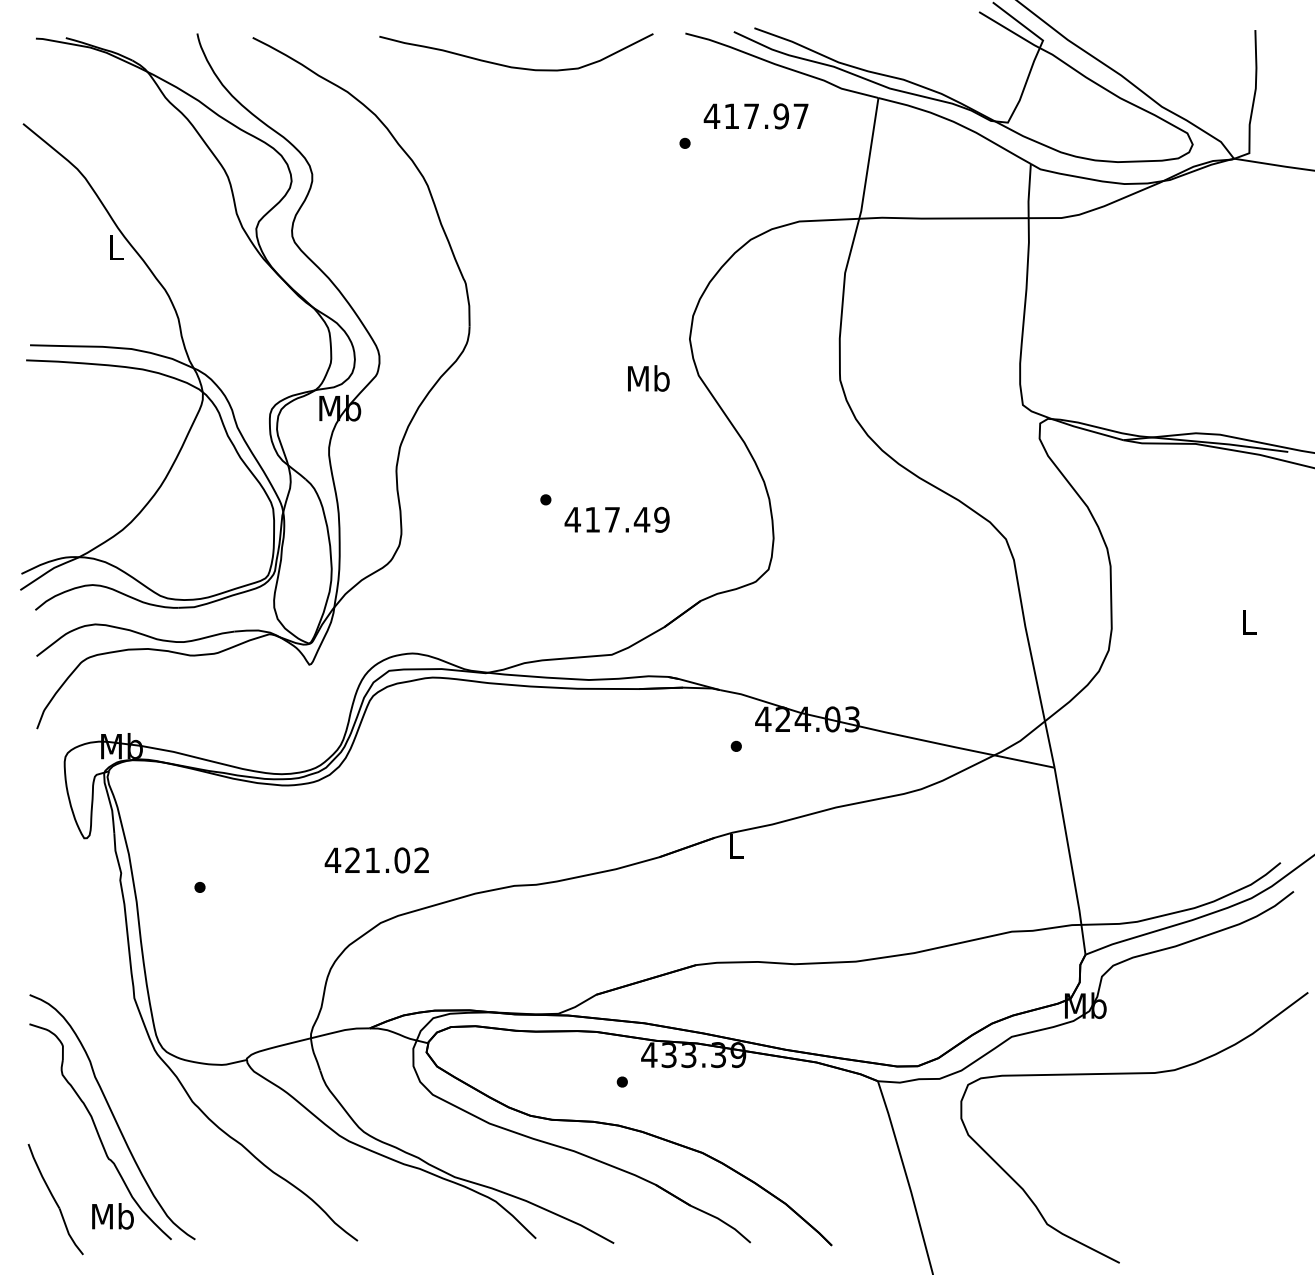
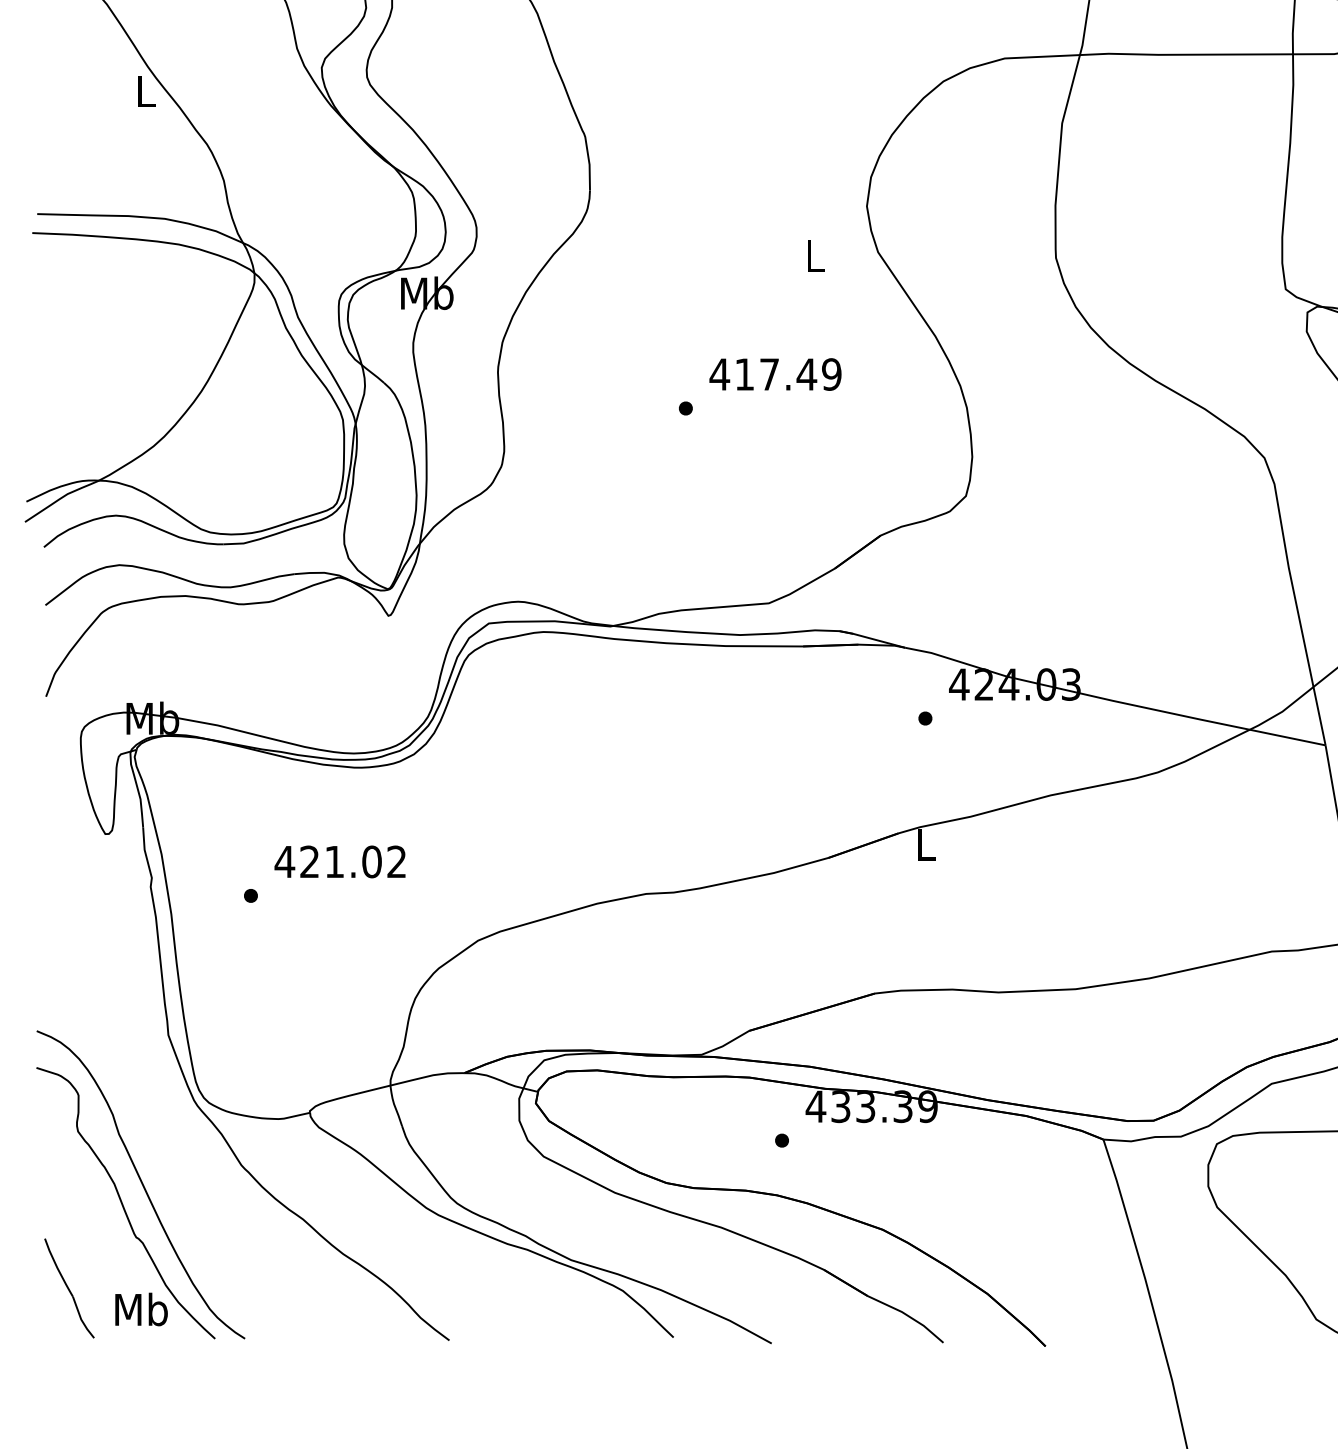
text: (648, 378) -> (814, 255), Mb -> L
text: (616, 519) -> (774, 374), moved
text: (376, 860) -> (339, 862), moved
part: (55, 1199) -> (69, 1288), size x0.71

